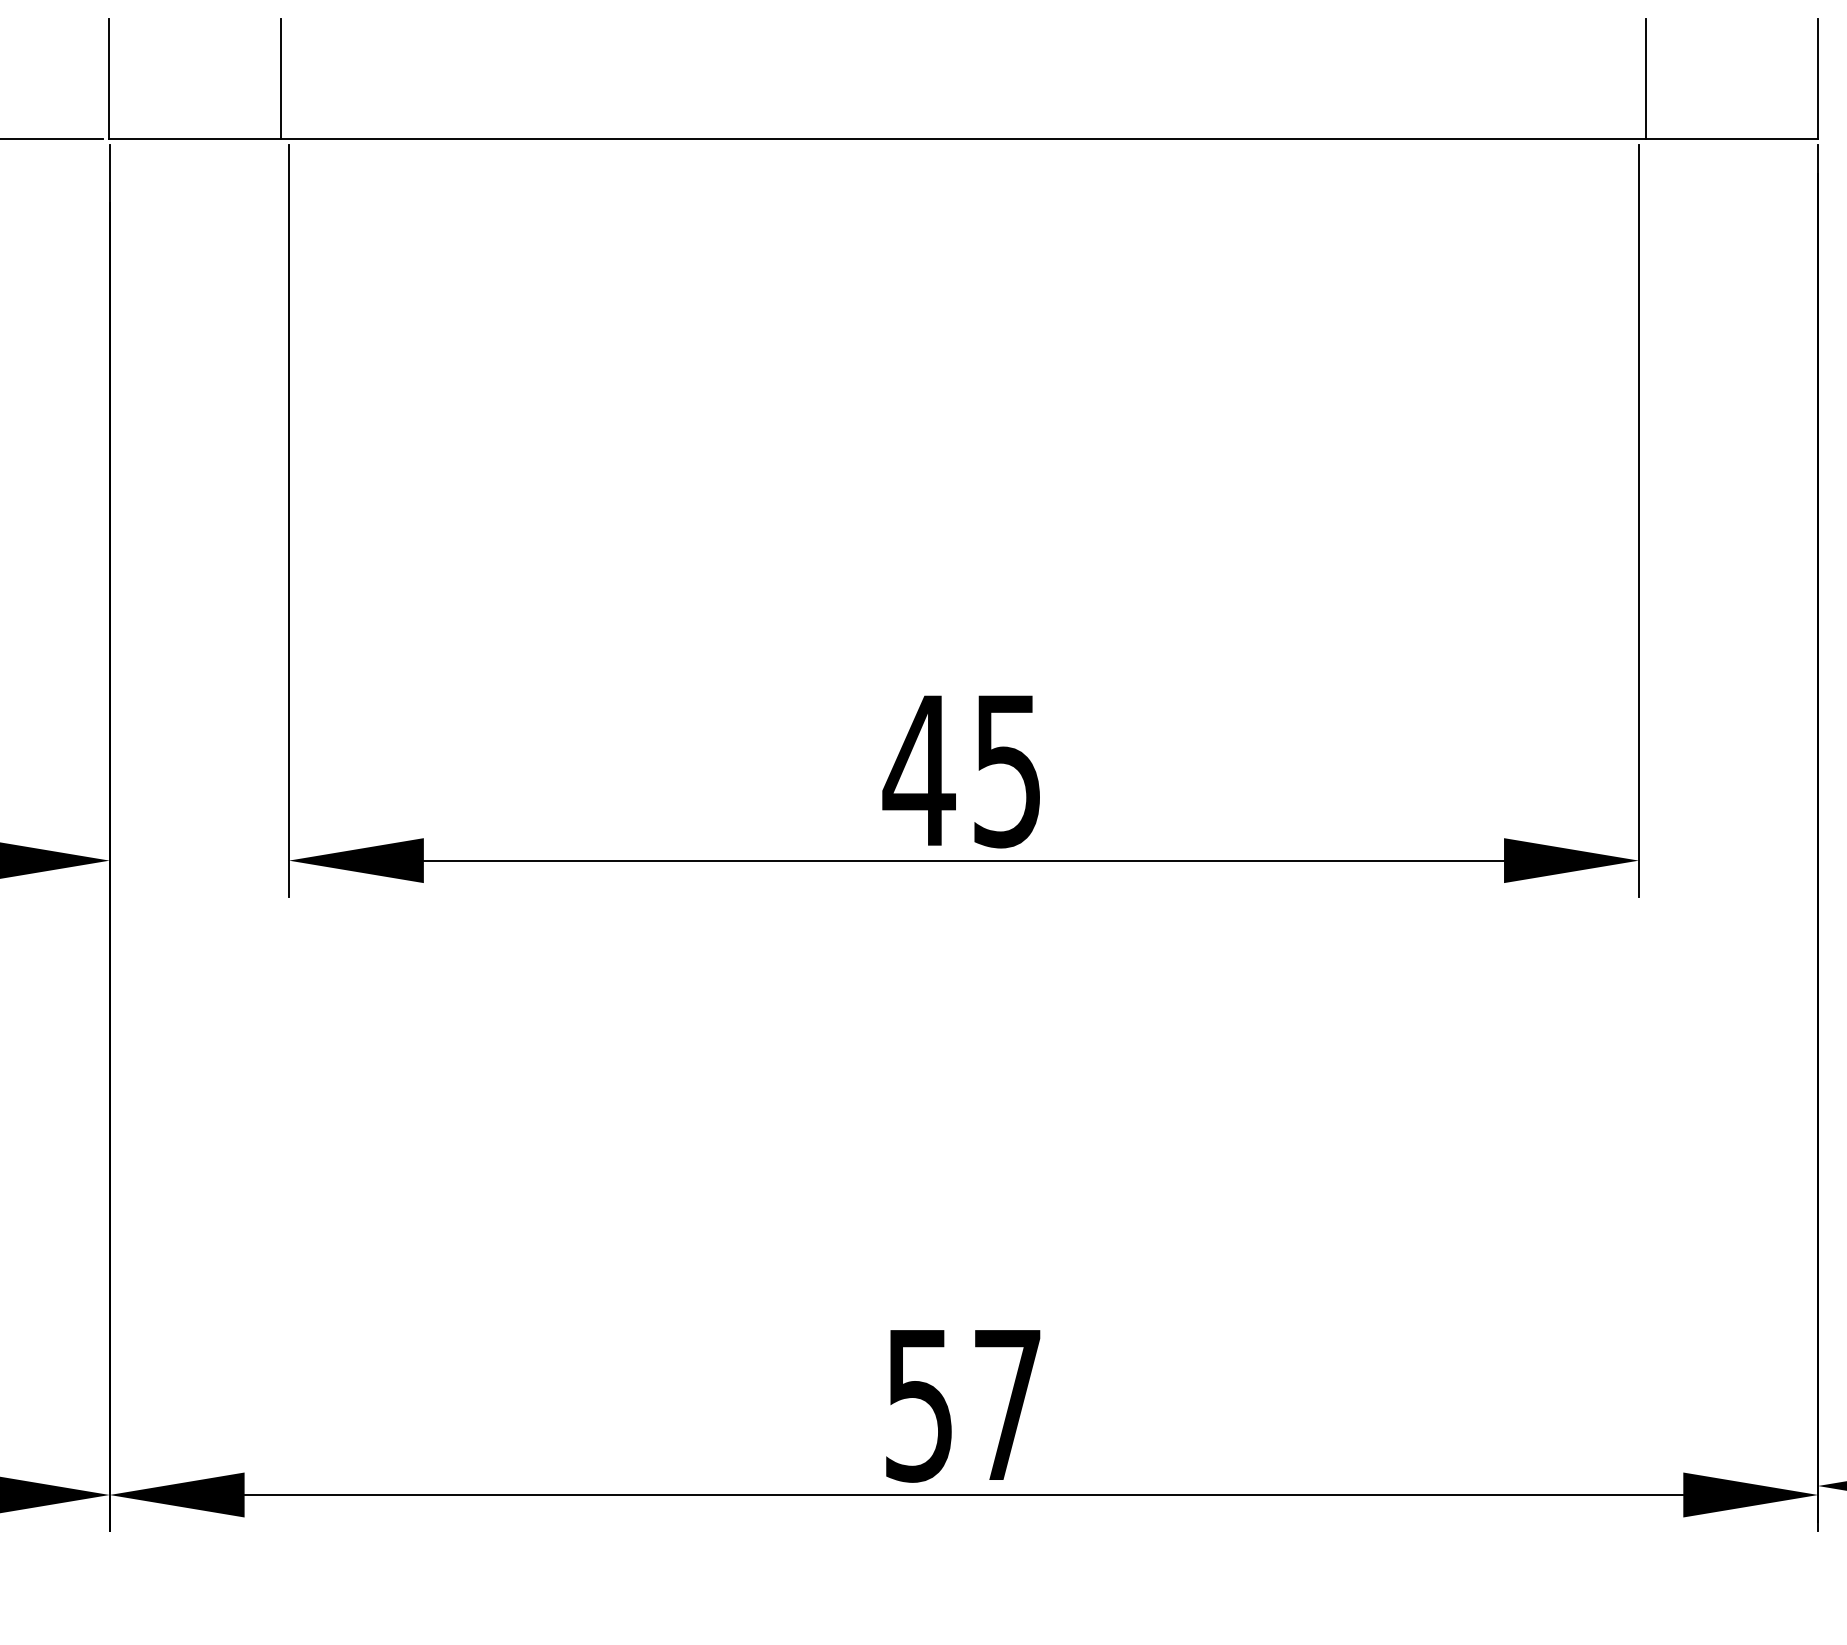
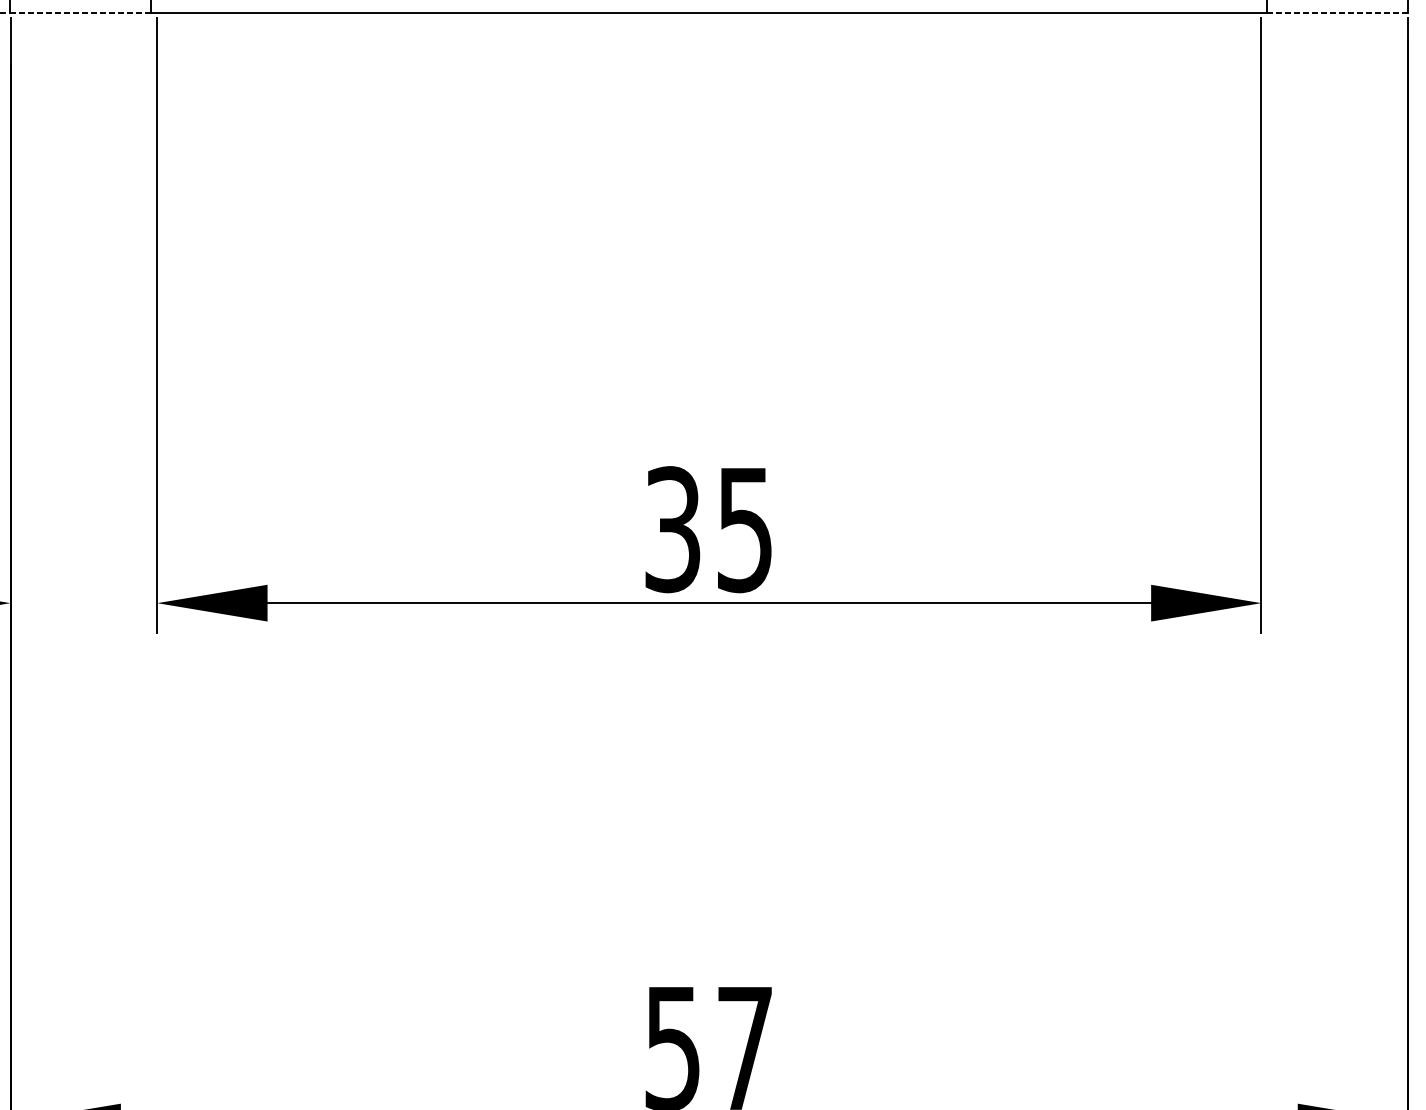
line: (195, 139) -> (80, 13), solid -> dashed
line: (1732, 139) -> (1338, 13), solid -> dashed
text: (918, 770) -> (672, 529), 45 -> 35

